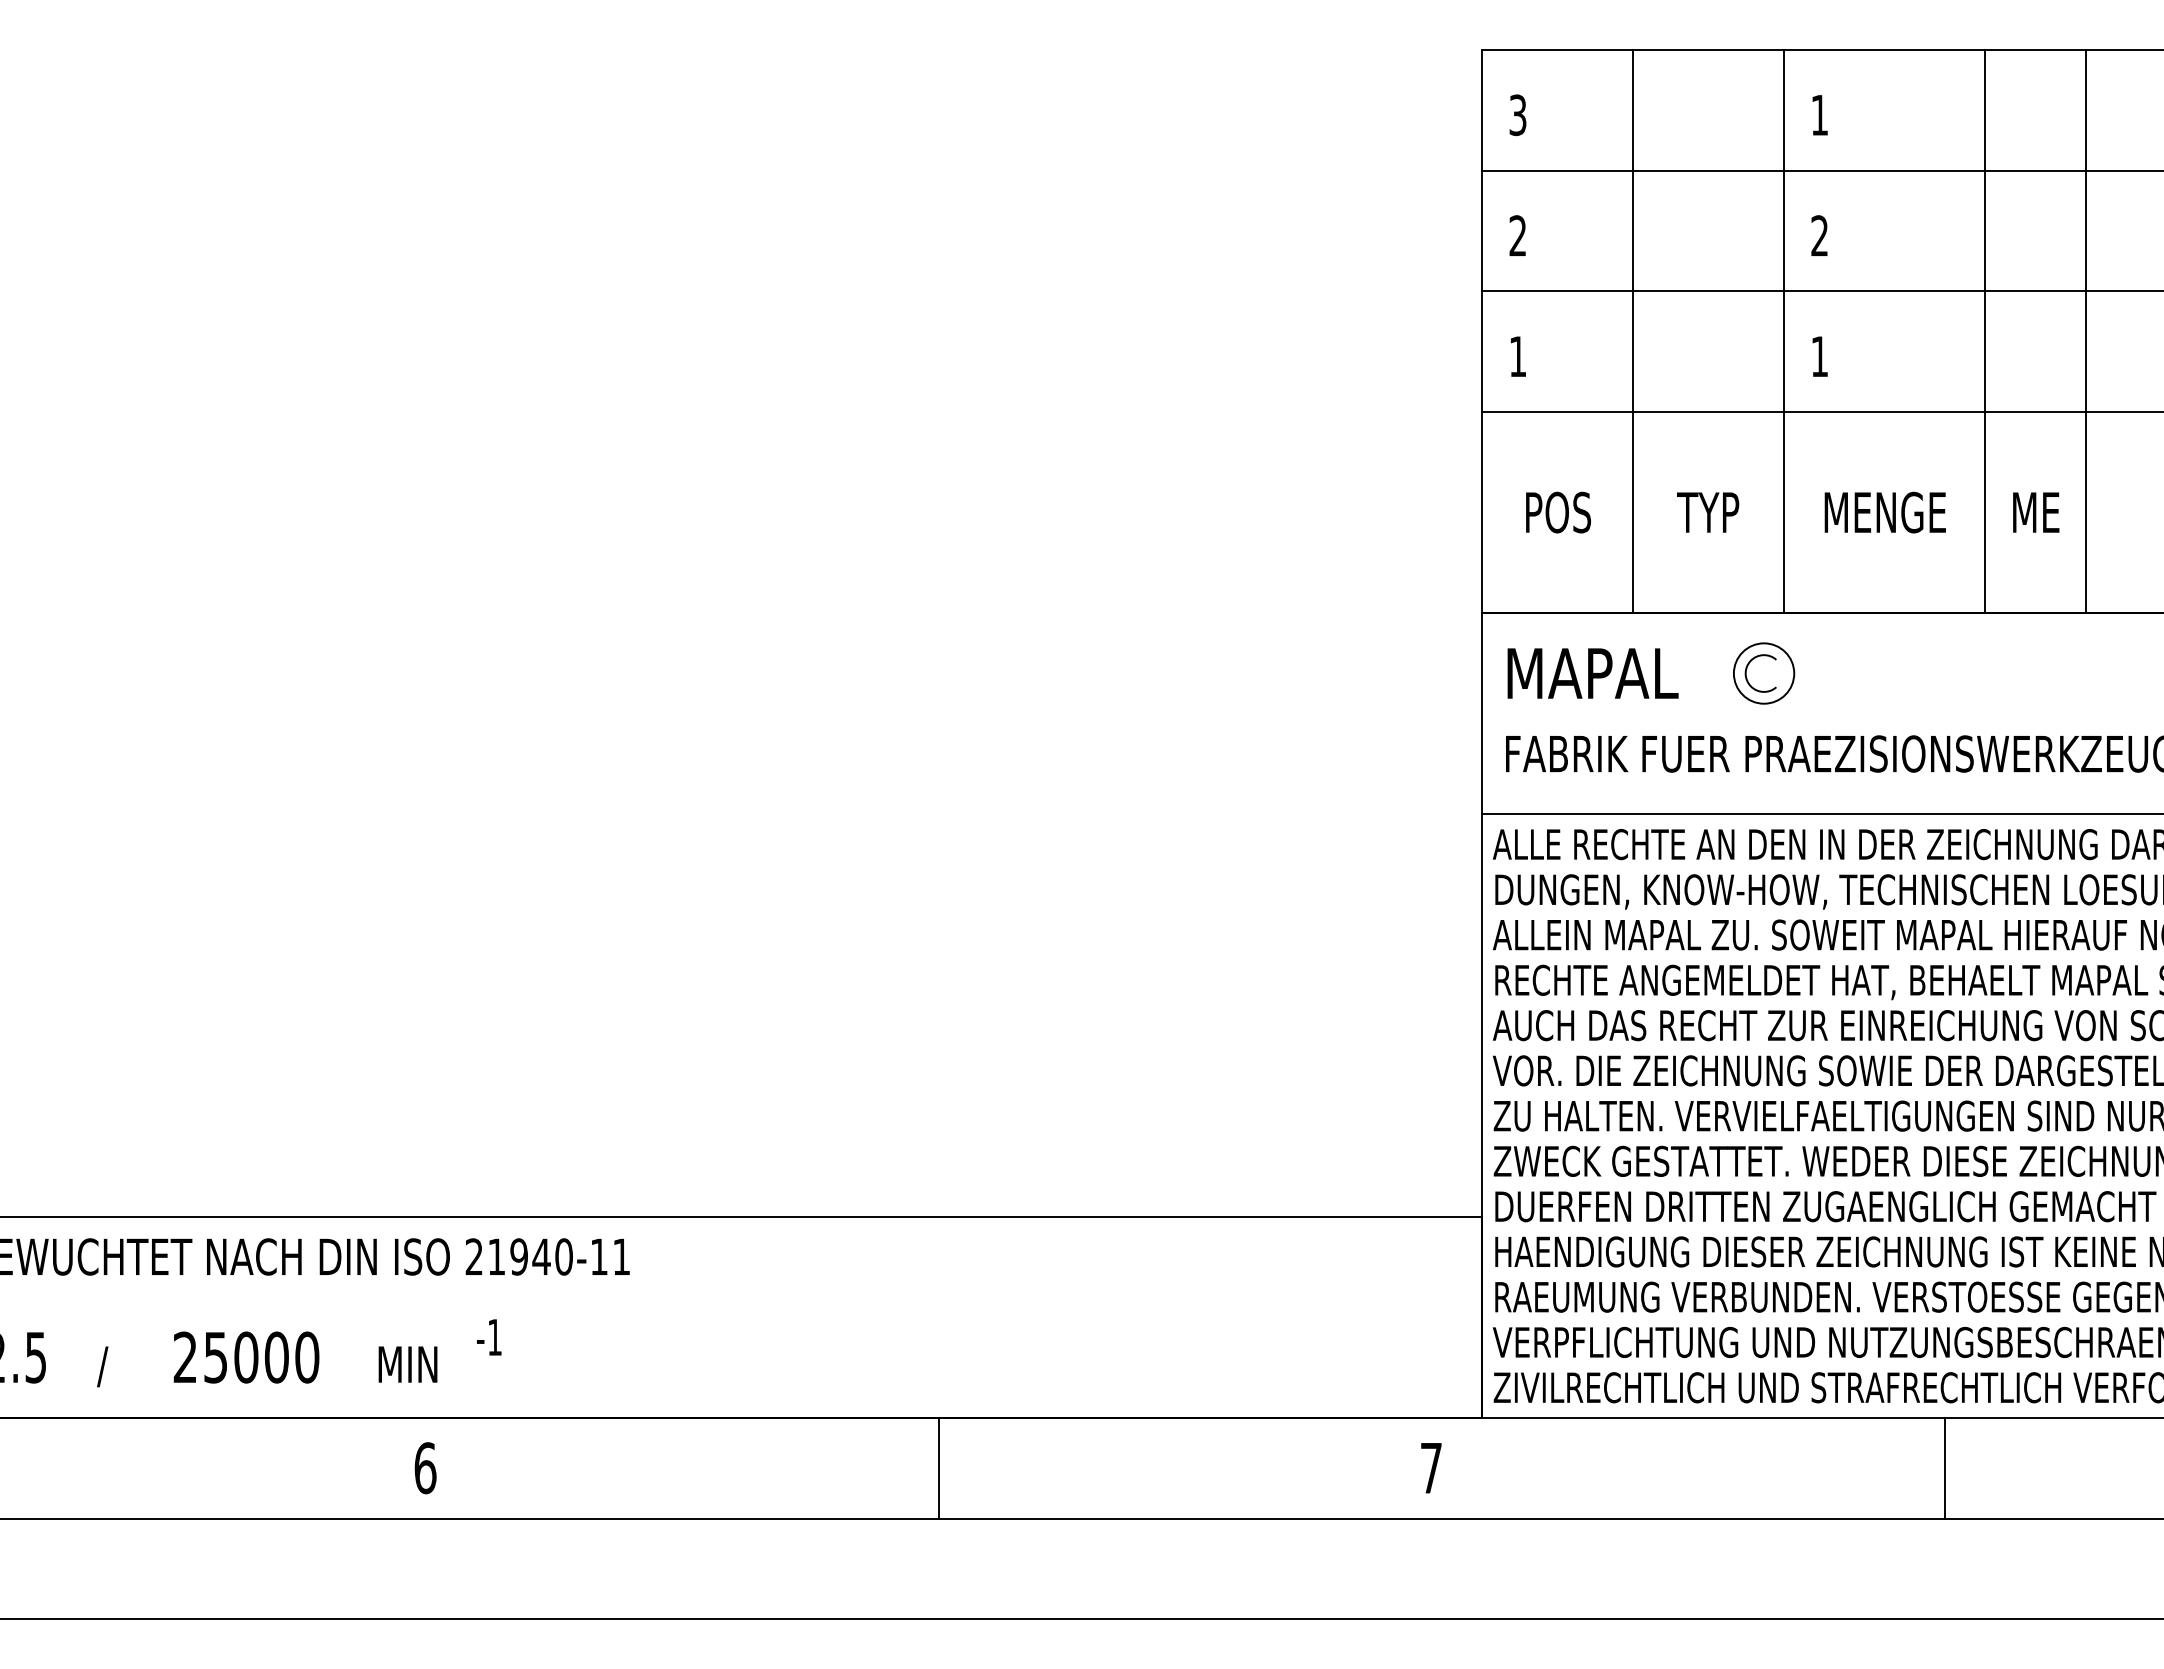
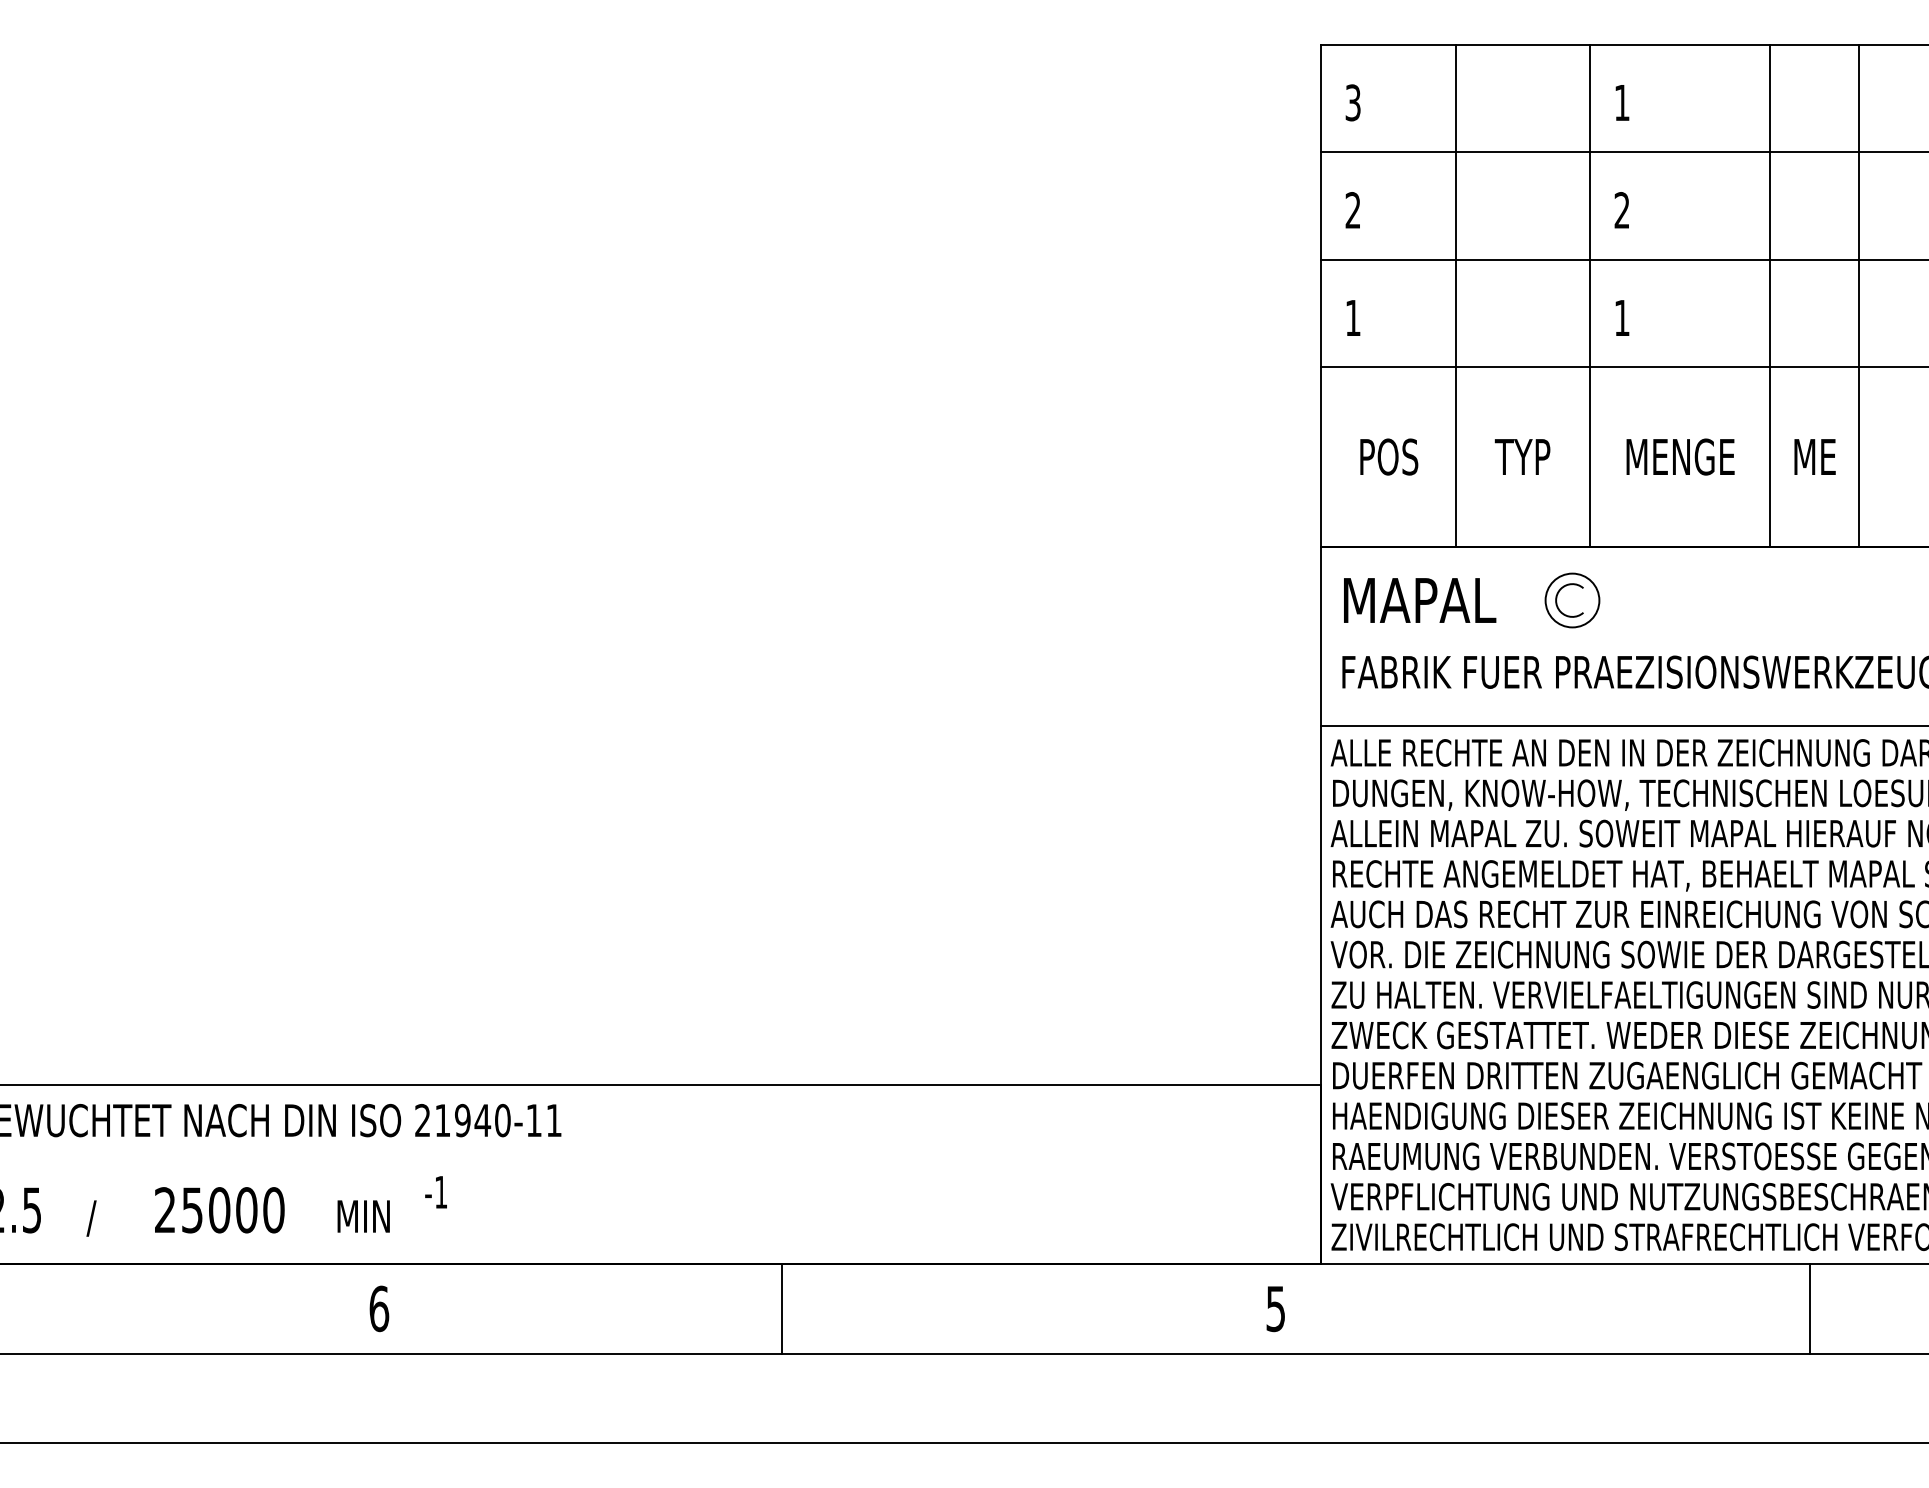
line: (939, 1467) -> (782, 1308), moved
line: (1945, 1467) -> (1809, 1308), moved
text: (1431, 1468) -> (1276, 1309), 7 -> 5

